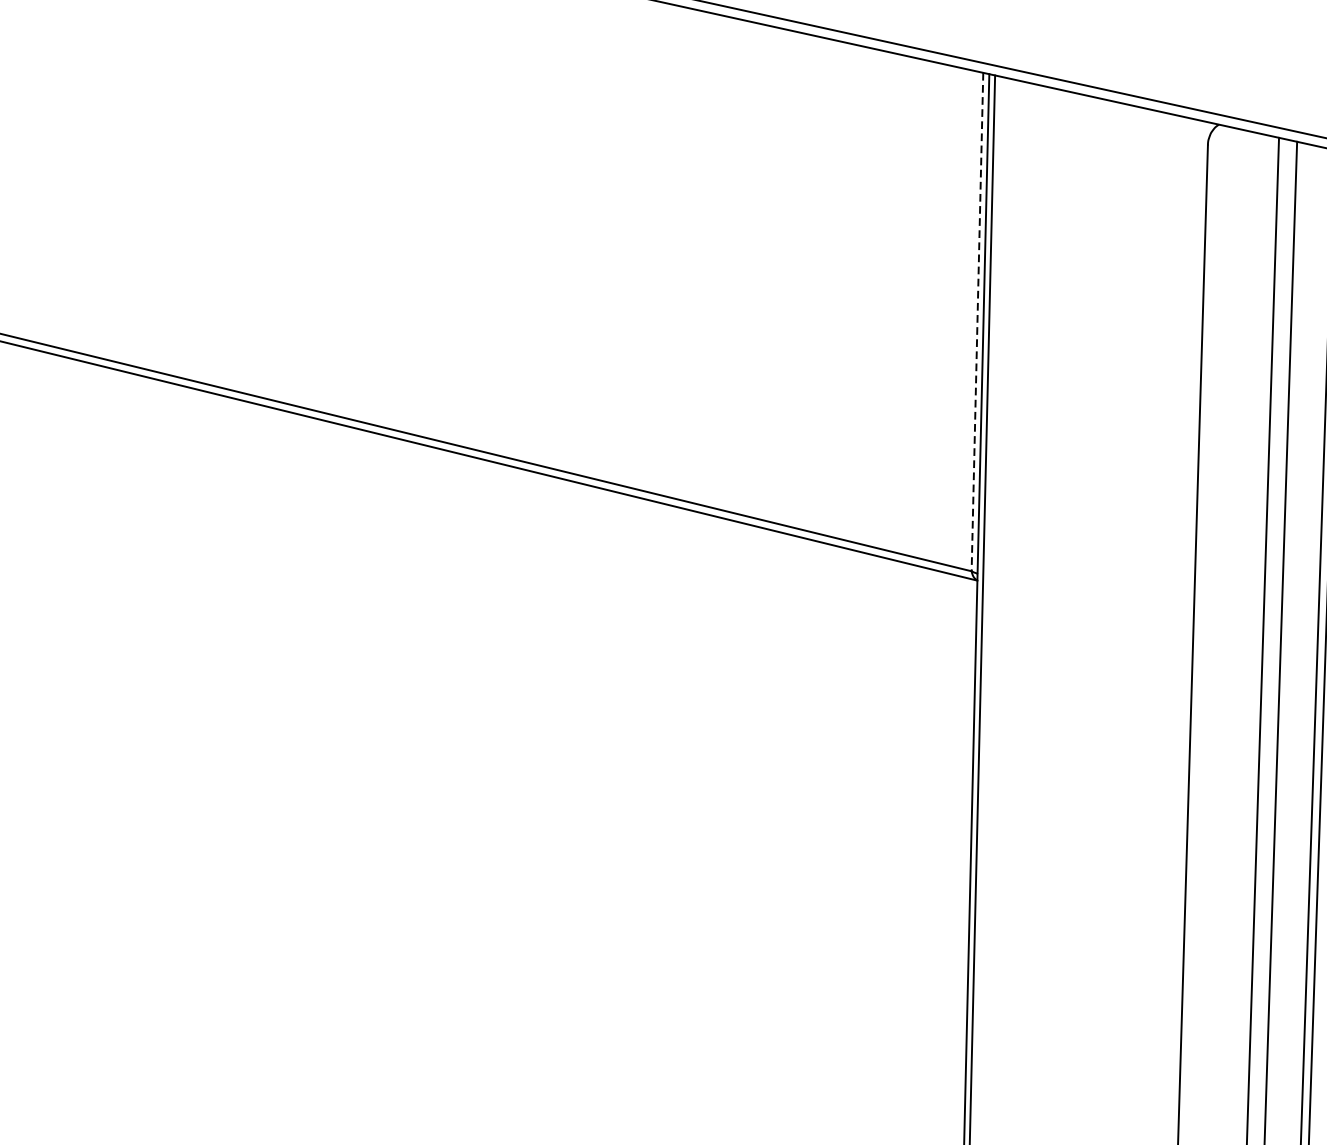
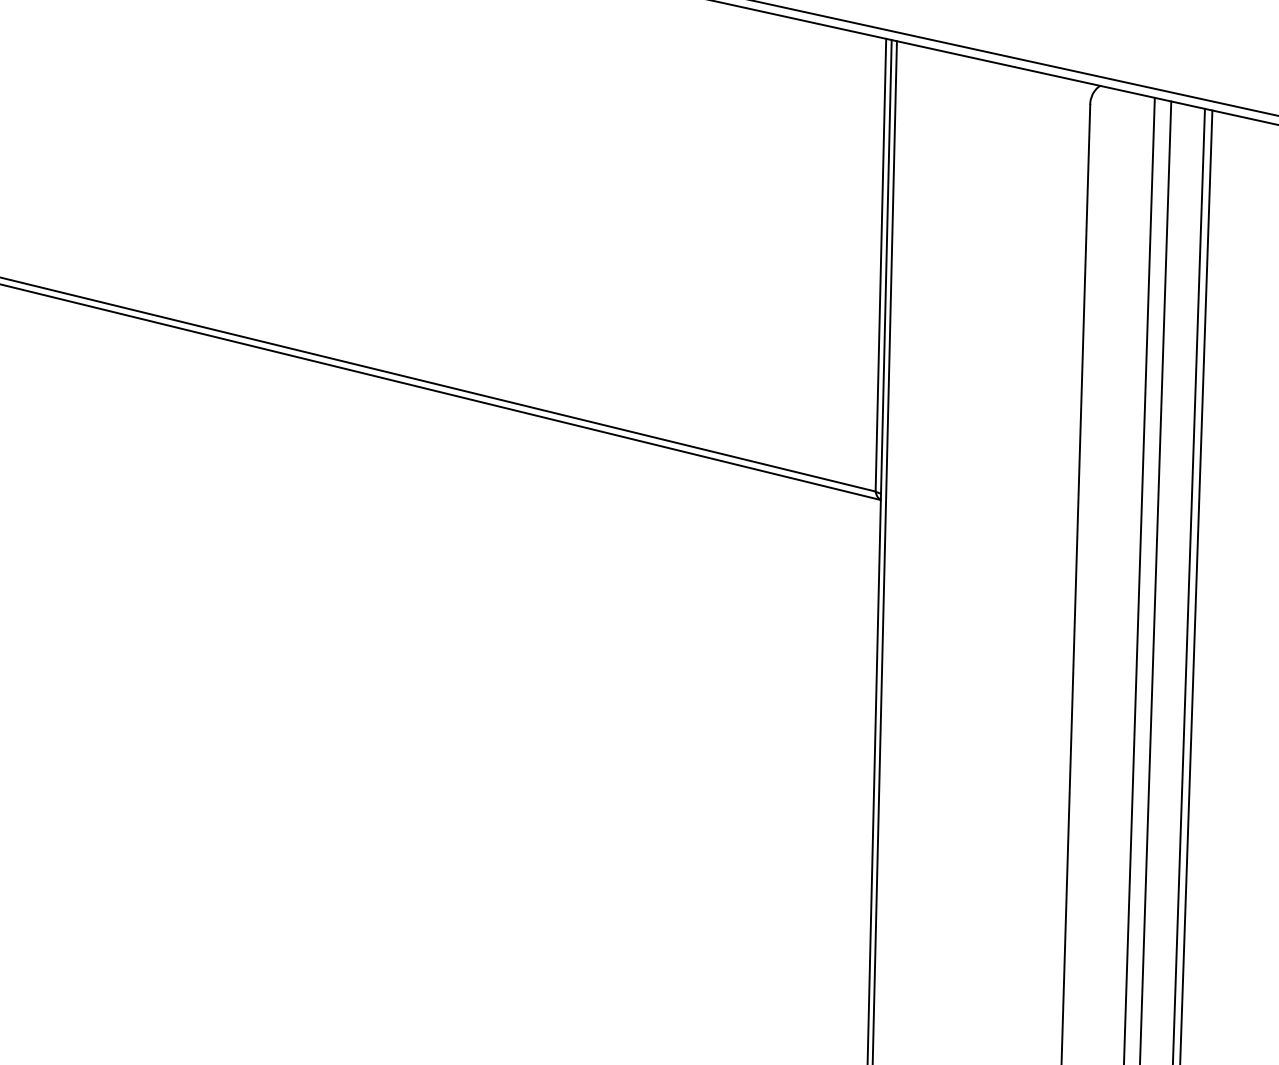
line: (976, 322) -> (880, 265), dashed -> solid

